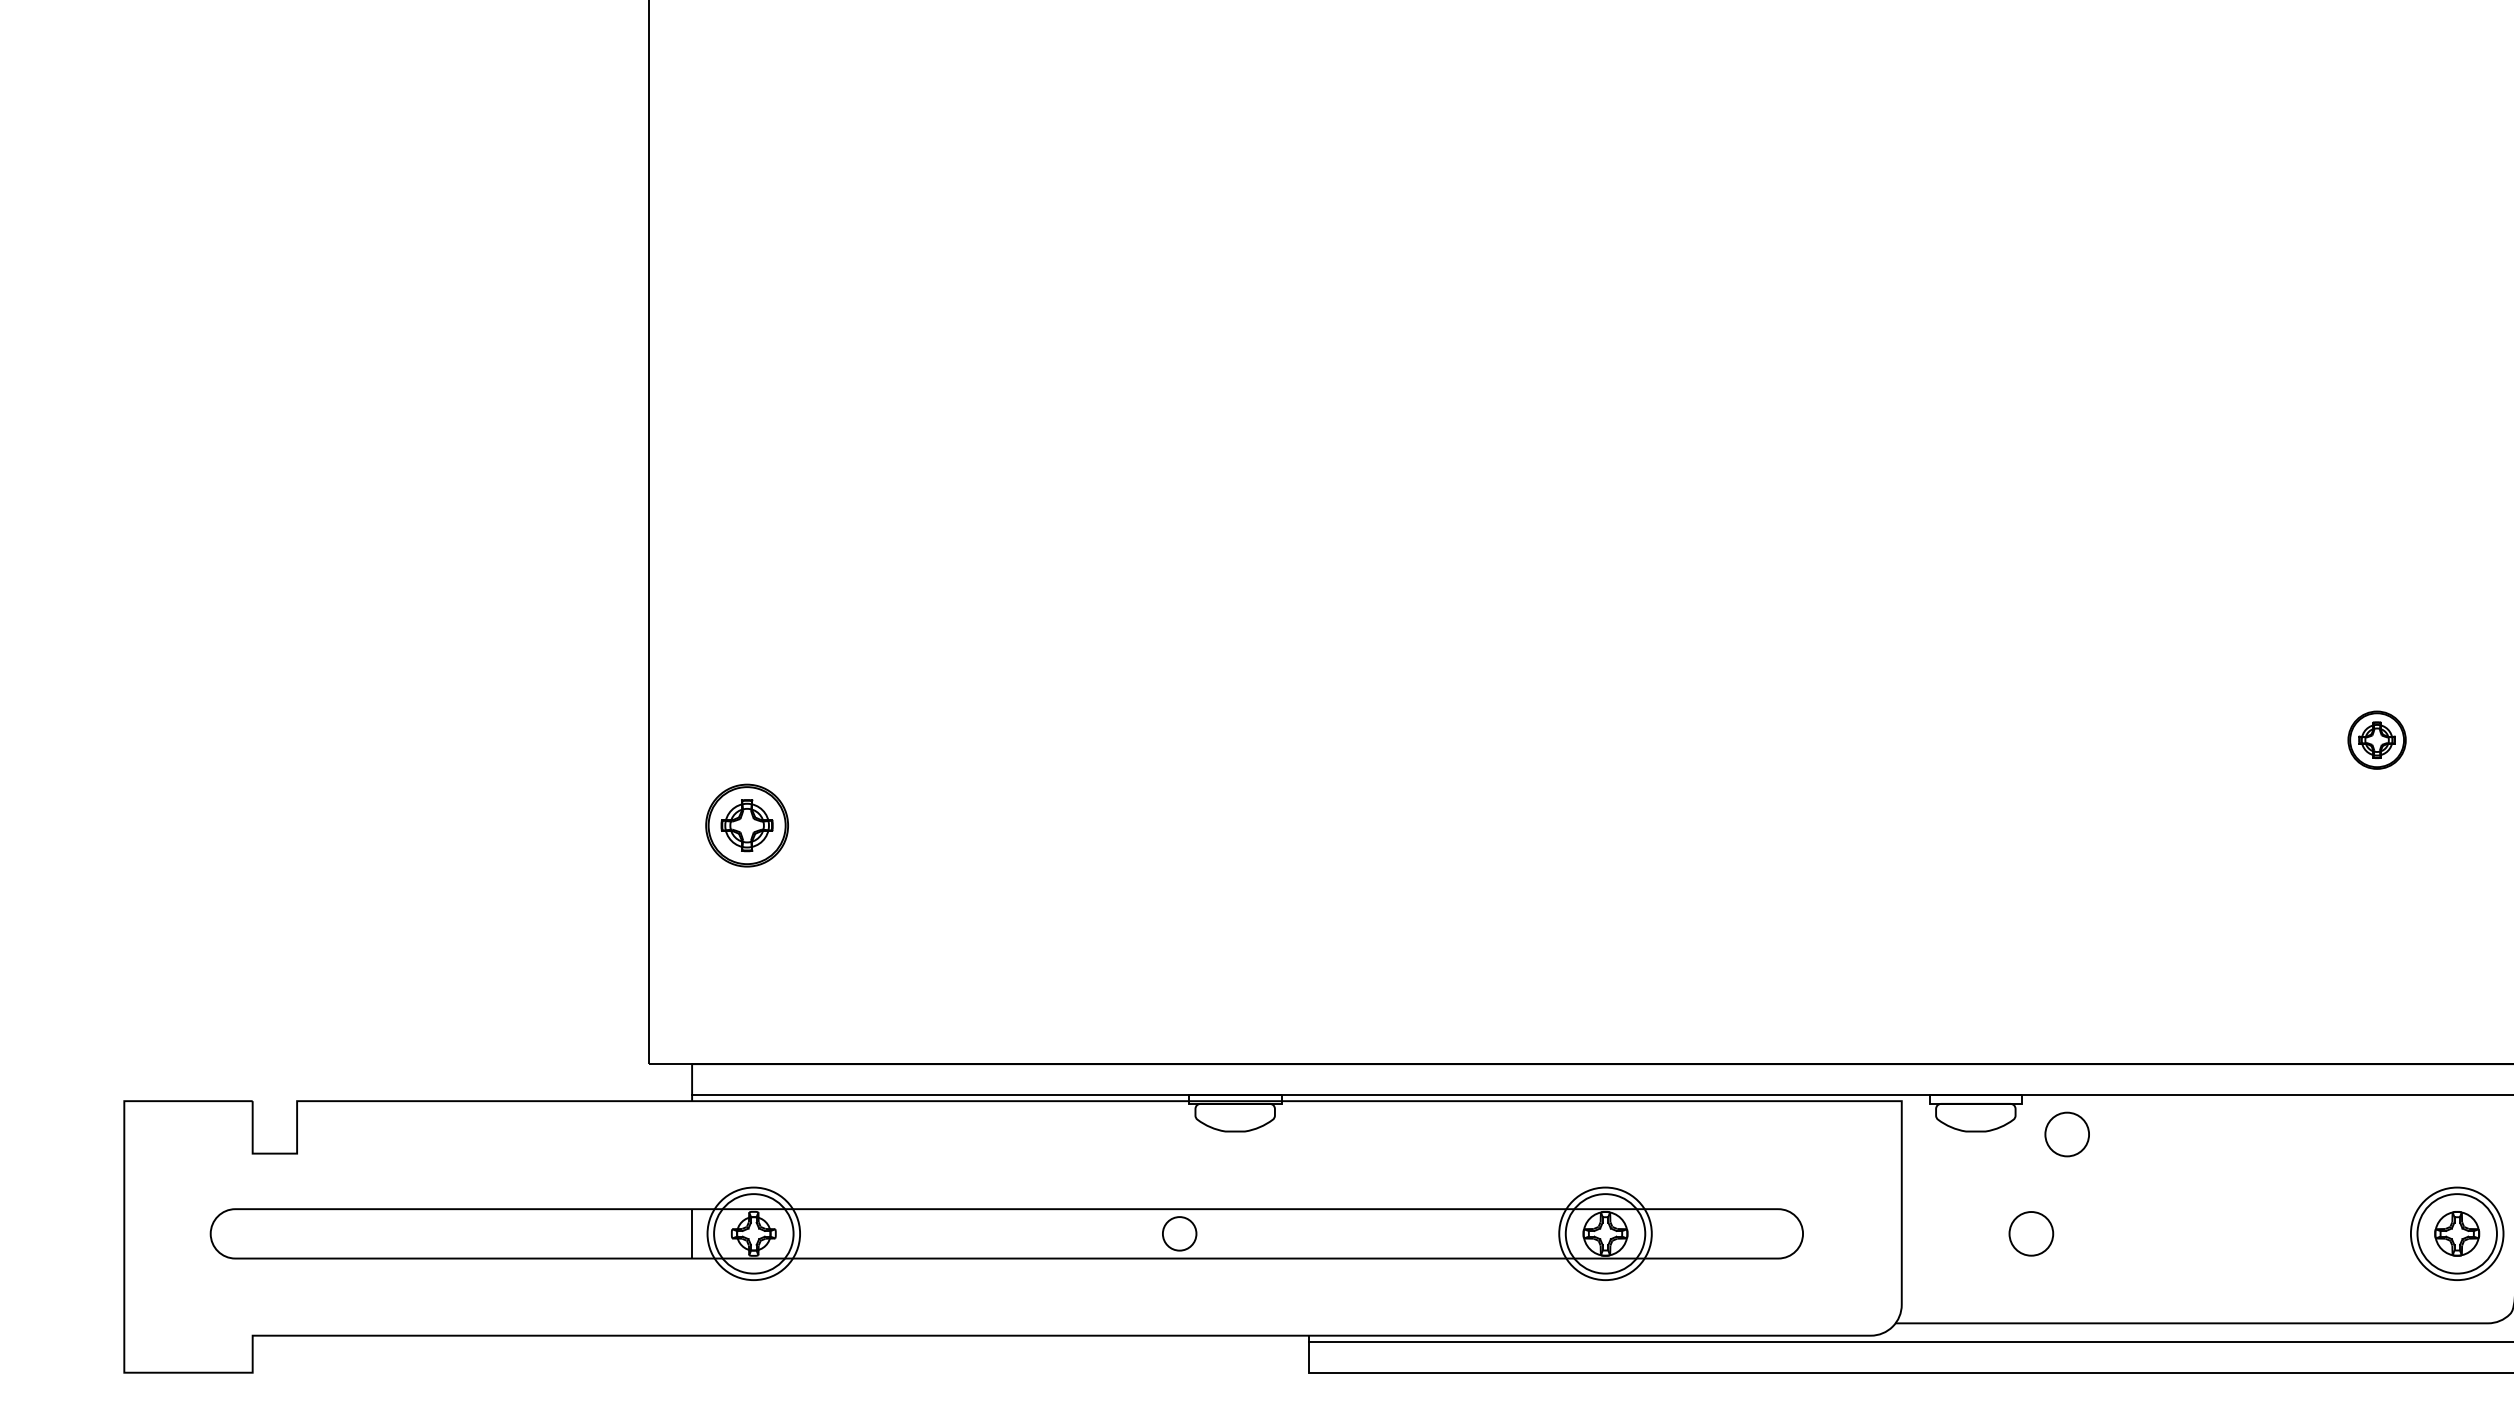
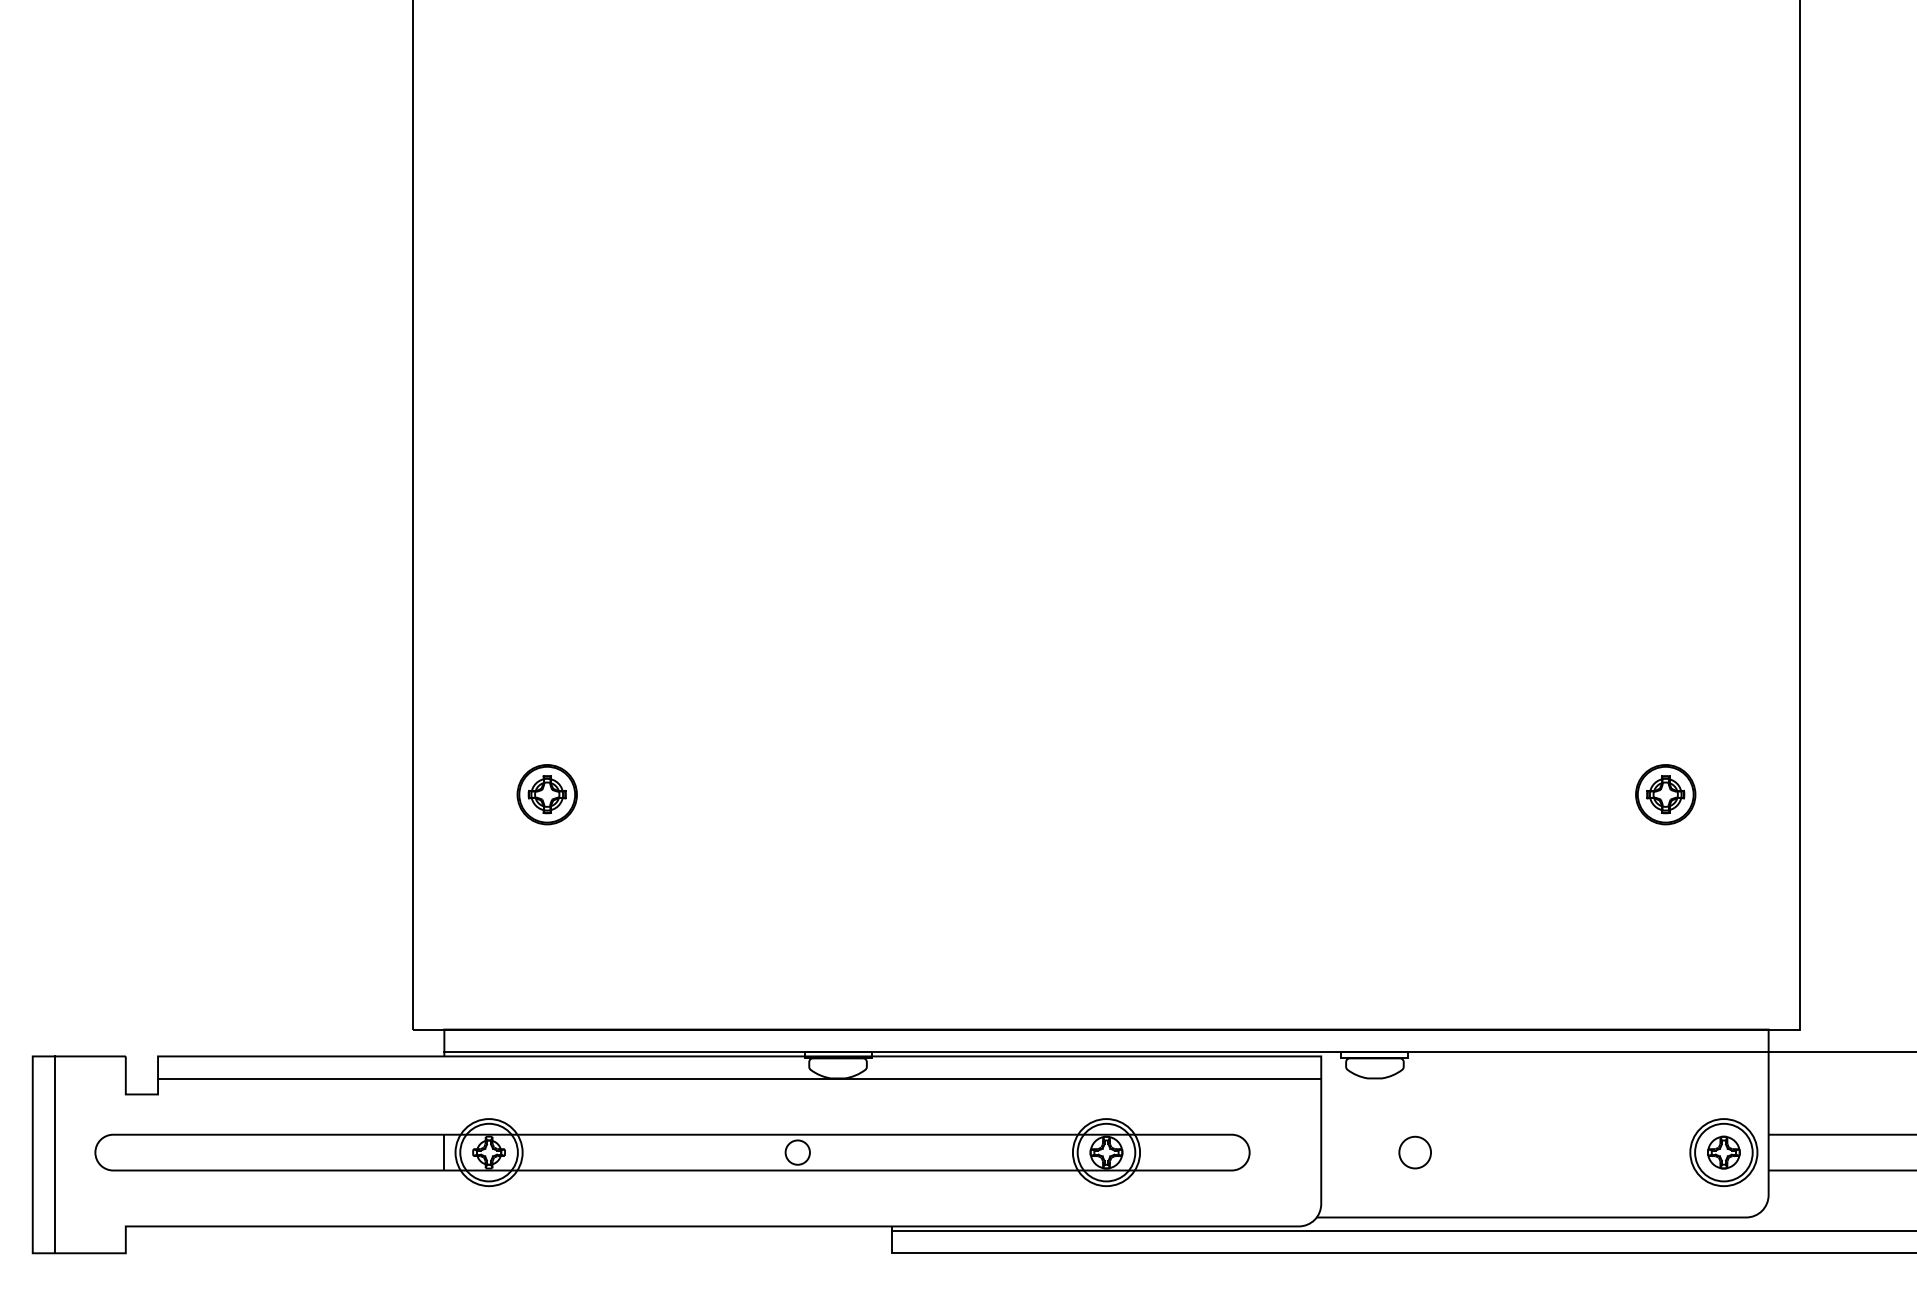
part: (2376, 739) -> (1665, 794), size x1.43
part: (746, 825) -> (546, 794), moved
line: (1099, 1131) -> (739, 1078), added
circle: (2066, 1134) -> (1440, 1080), removed
line: (155, 1236) -> (55, 1154), added

